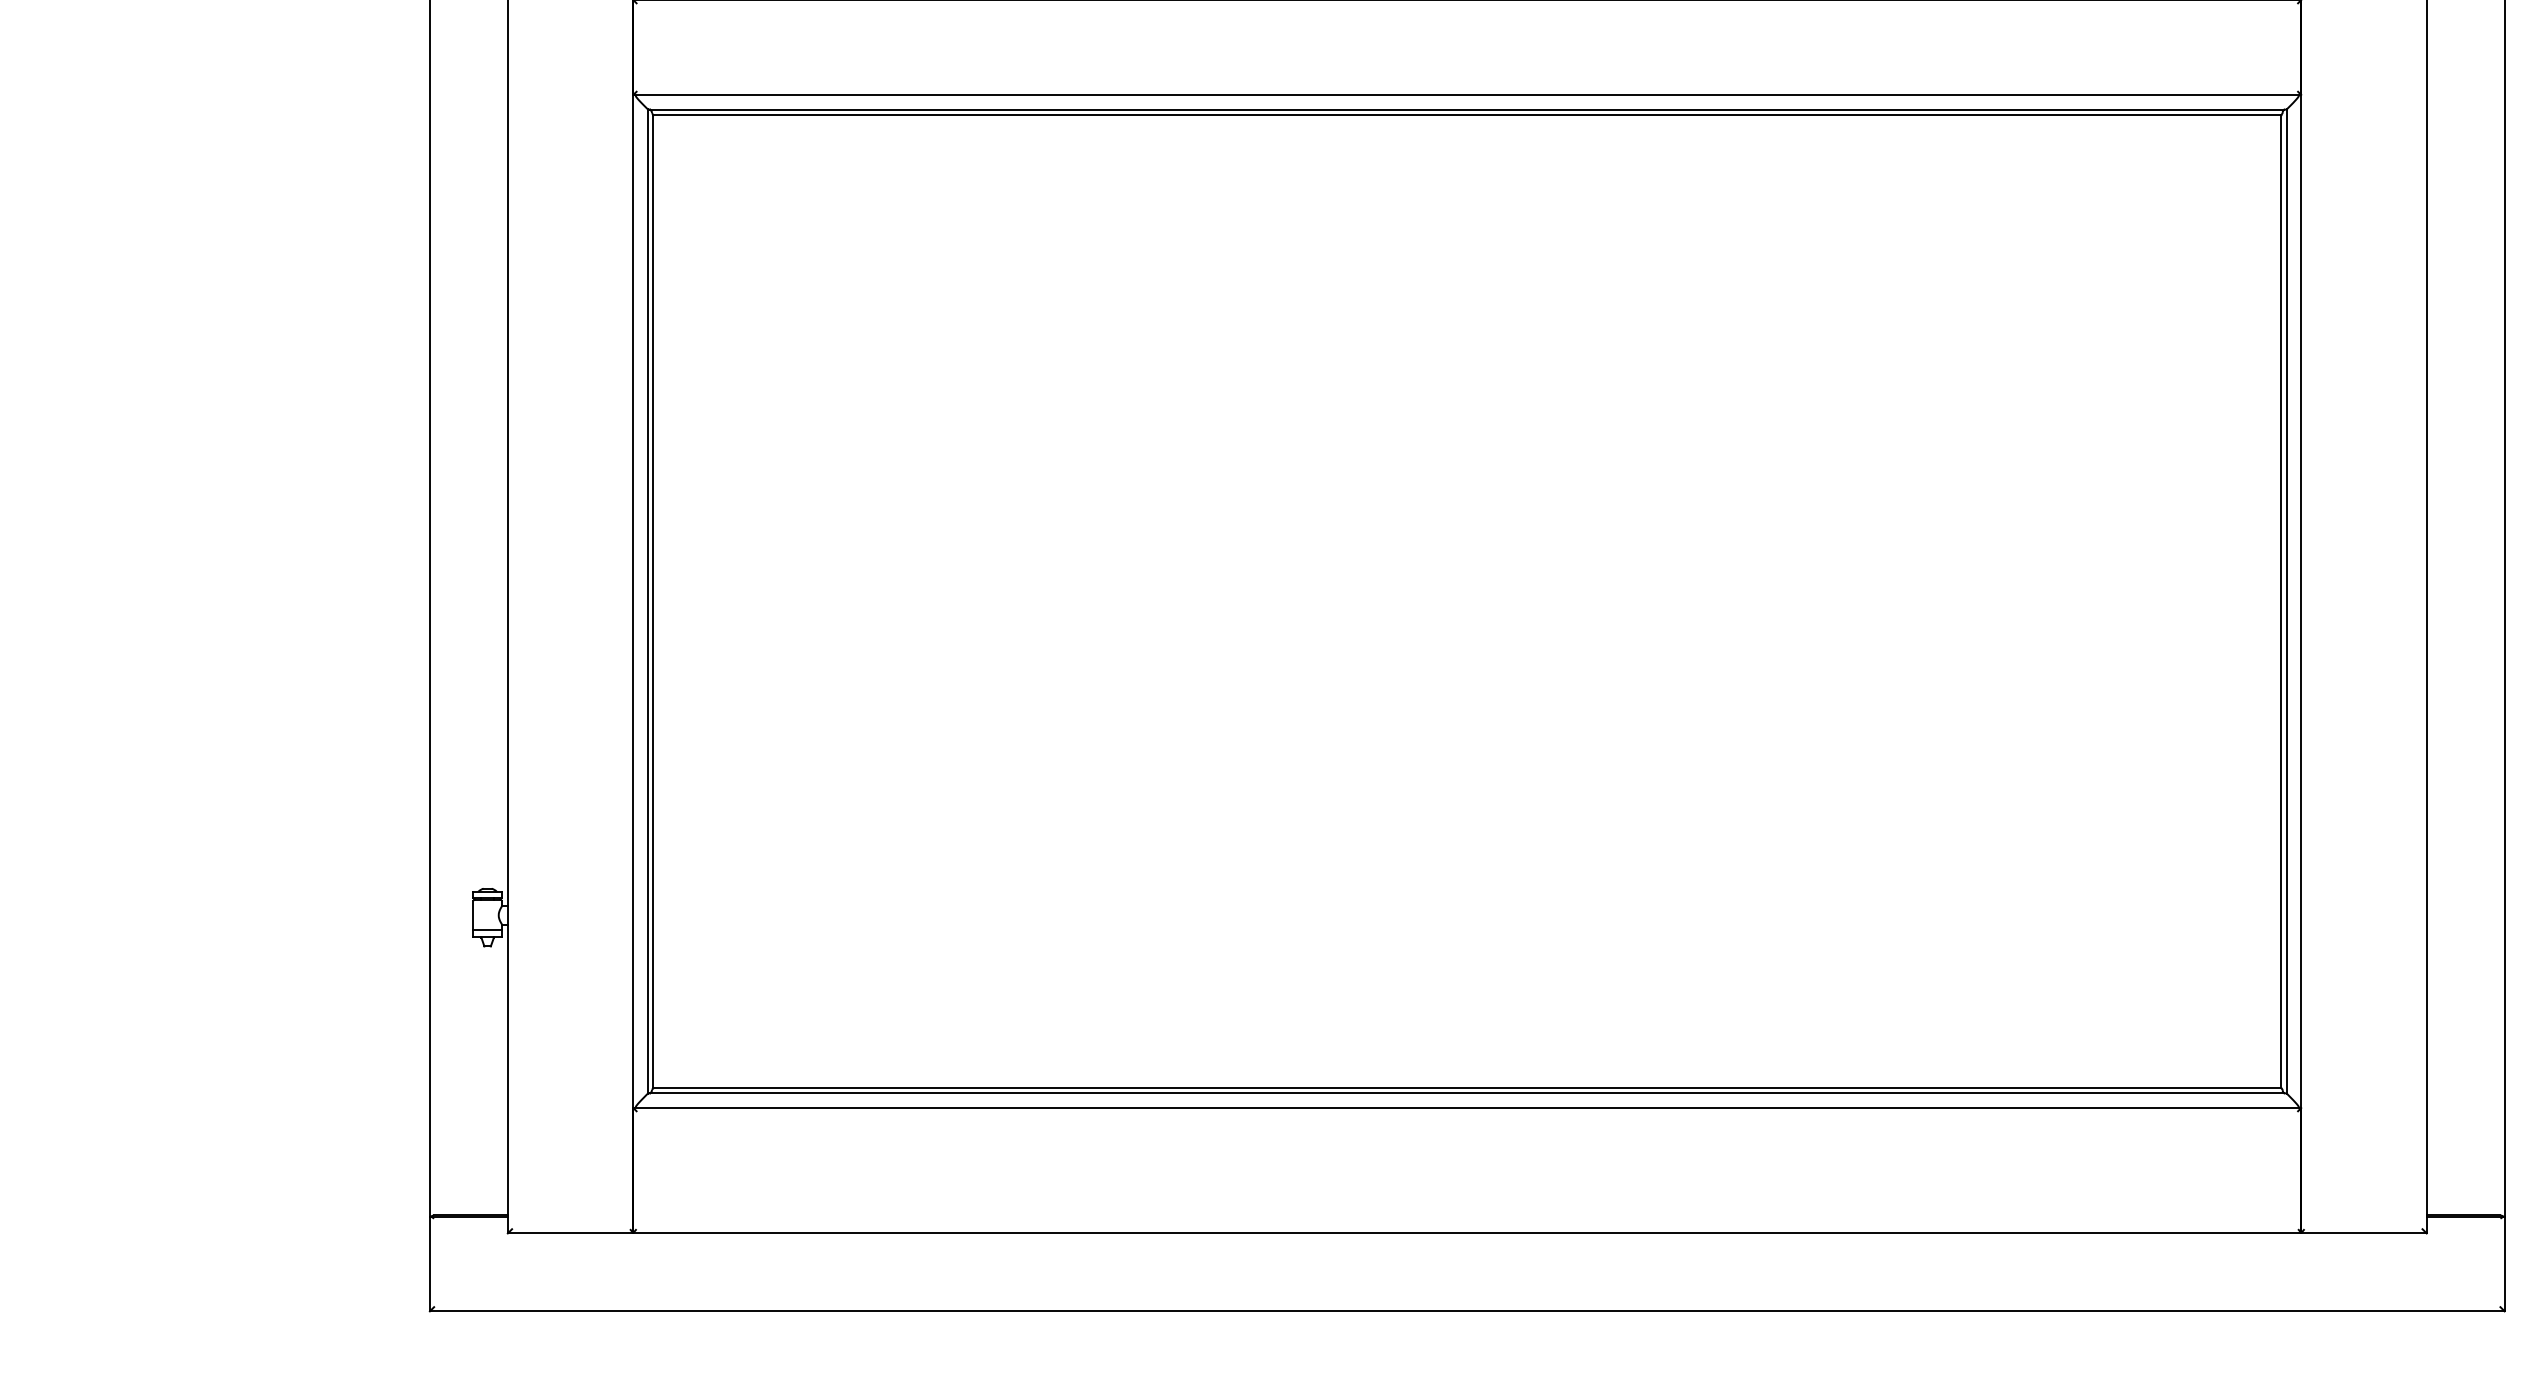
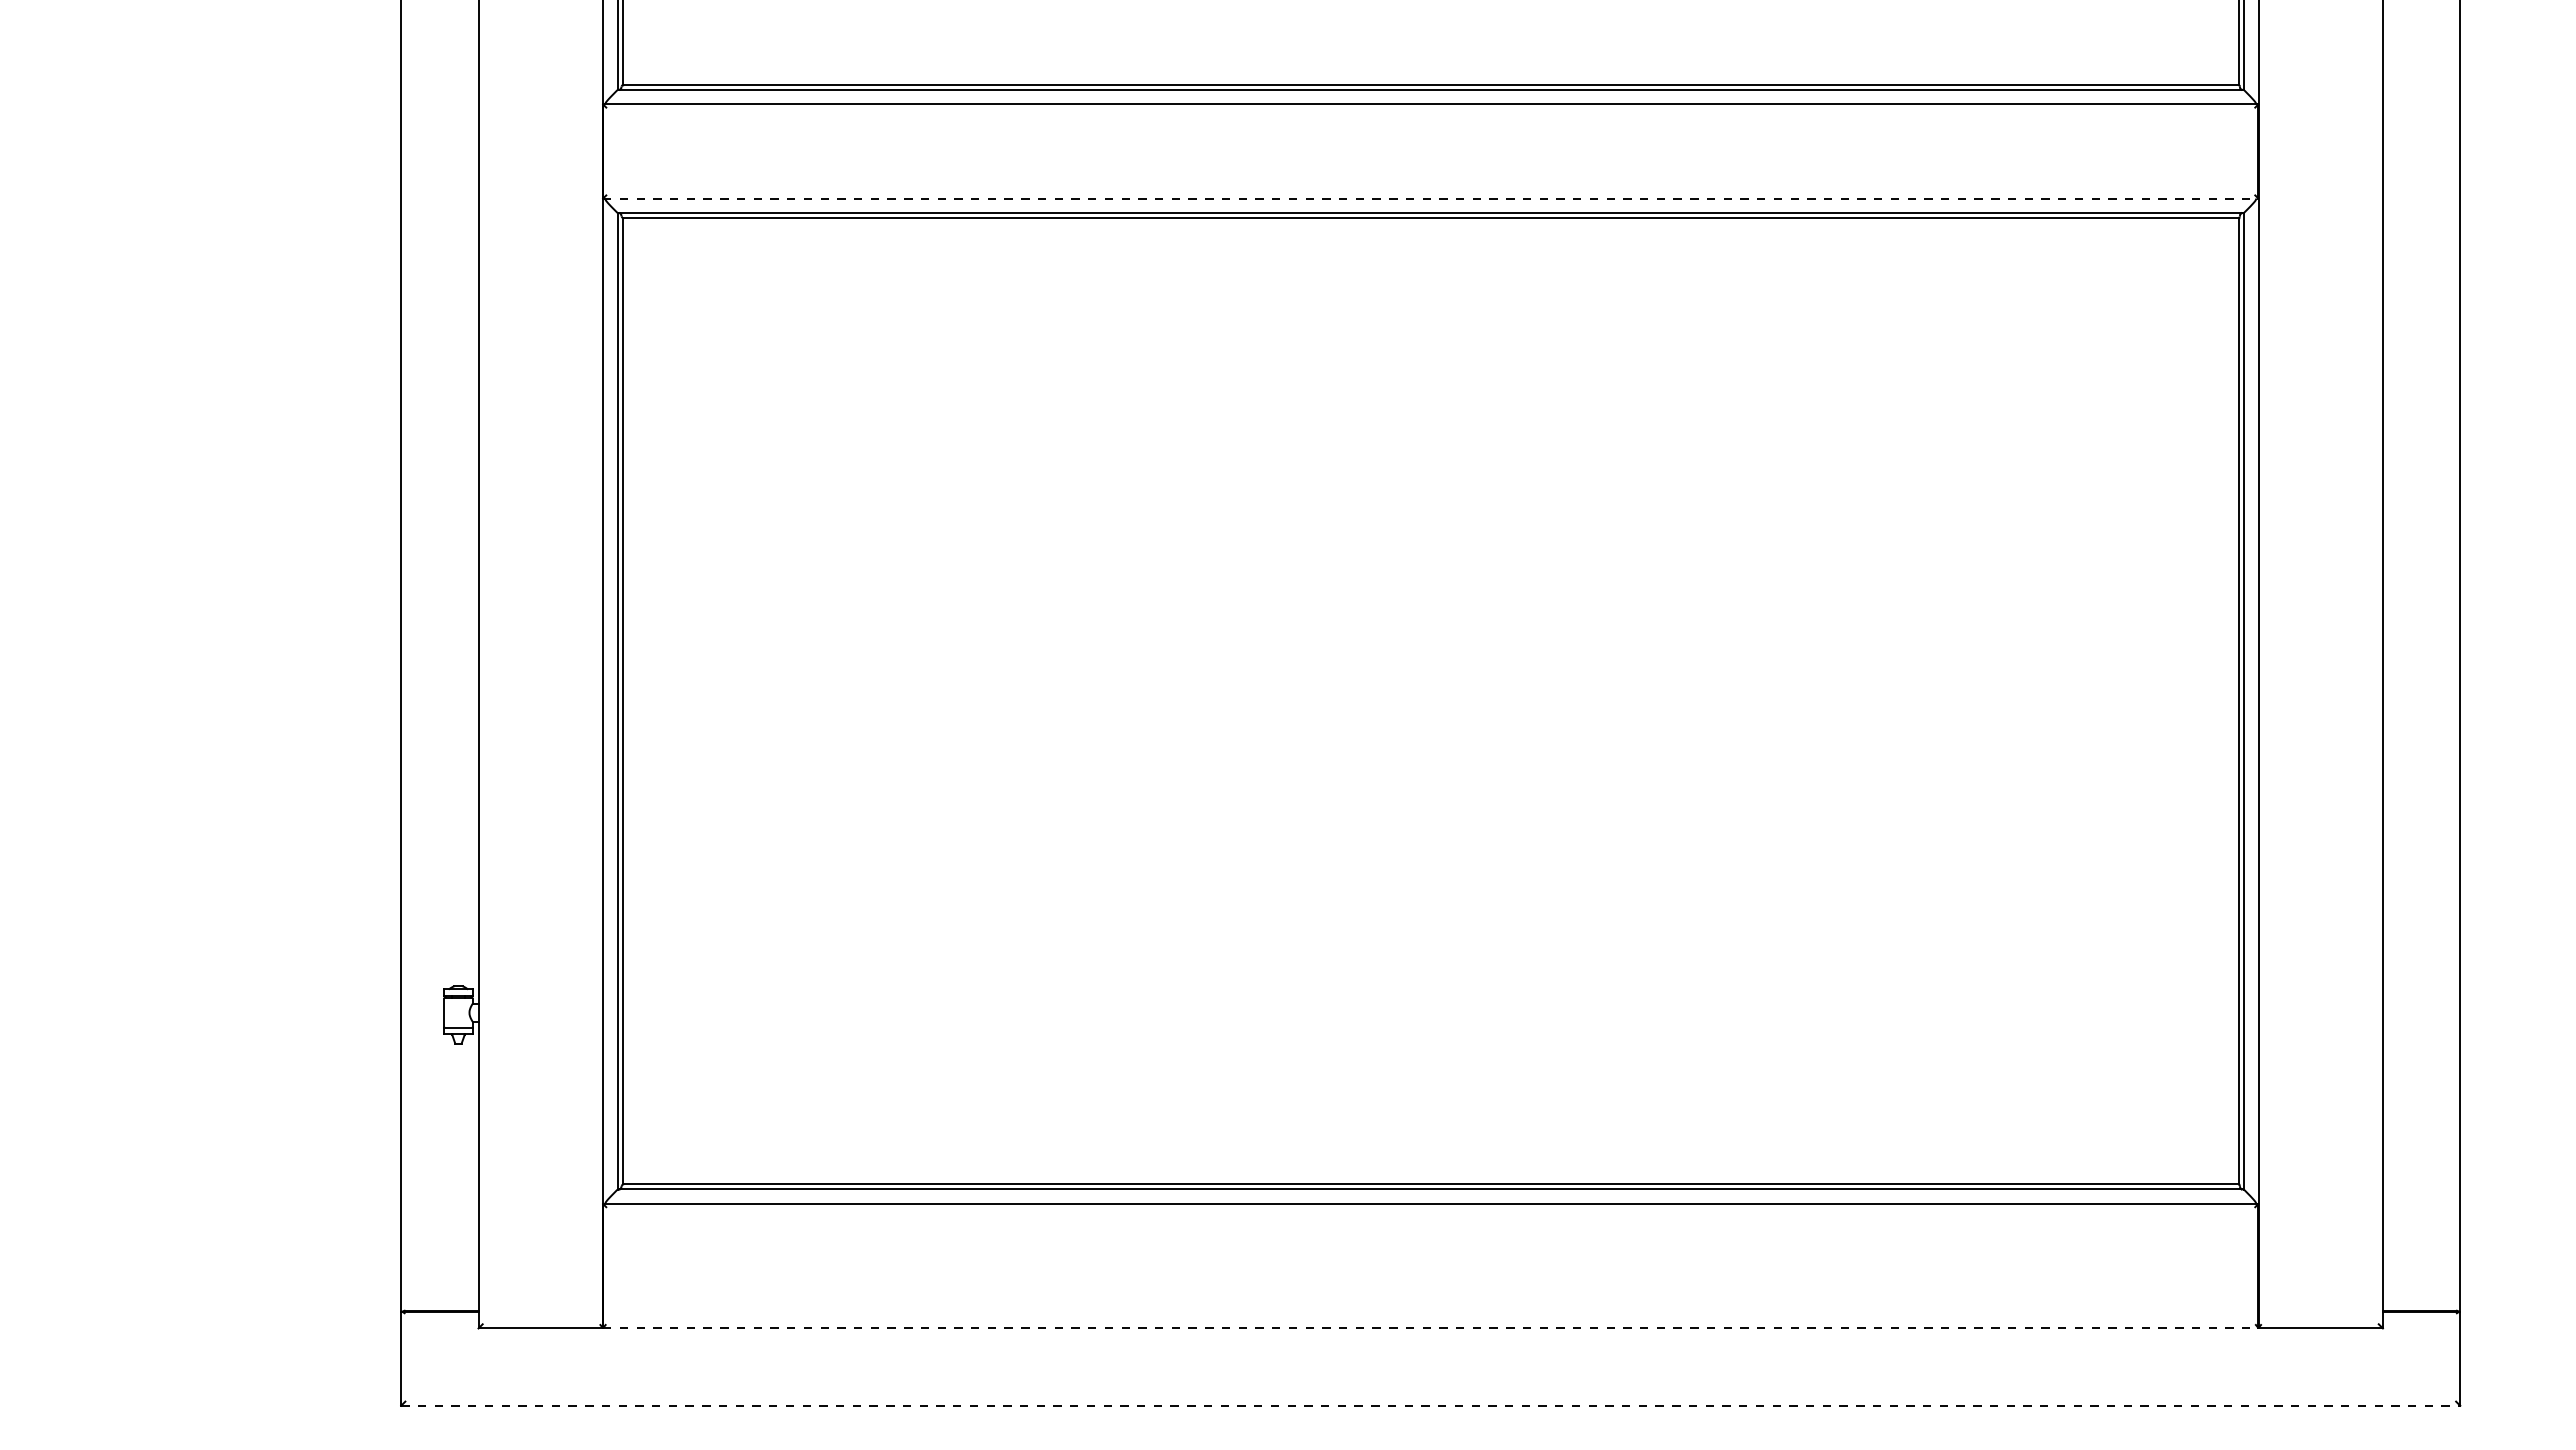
line: (1467, 94) -> (1430, 198), solid -> dashed
line: (1467, 1233) -> (1430, 1328), solid -> dashed
line: (1467, 1311) -> (1430, 1405), solid -> dashed

